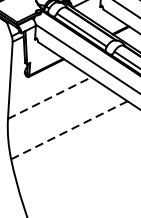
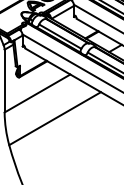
line: (49, 98) -> (37, 93), dashed -> solid
line: (69, 130) -> (55, 118), dashed -> solid

